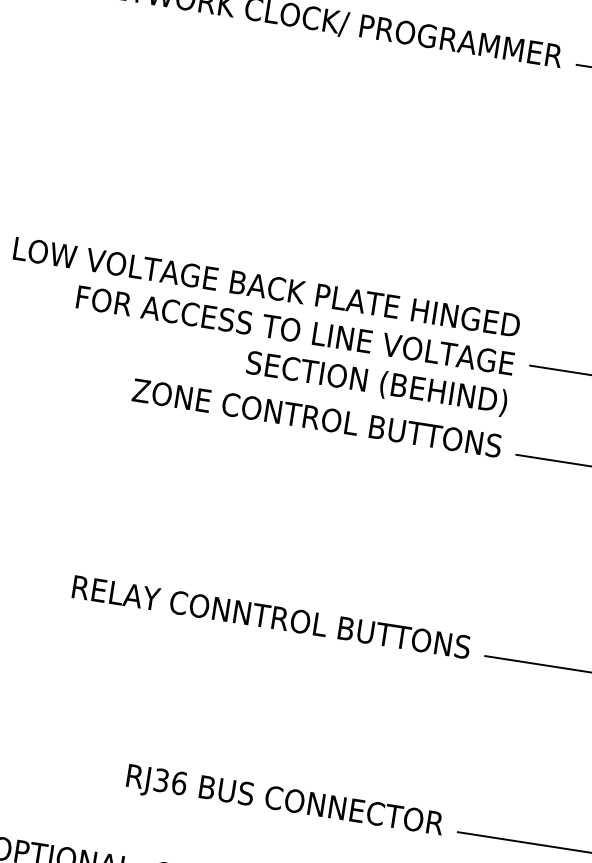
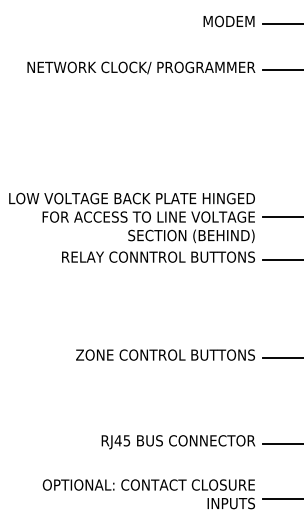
text: (183, 396) -> (100, 256), ZONE CONTROL BUTTONS -> RELAY CONNTROL BUTTONS
text: (152, 597) -> (100, 354), RELAY CONNTROL BUTTONS -> ZONE CONTROL BUTTONS
text: (170, 781) -> (122, 440), RJ36 -> RJ45

